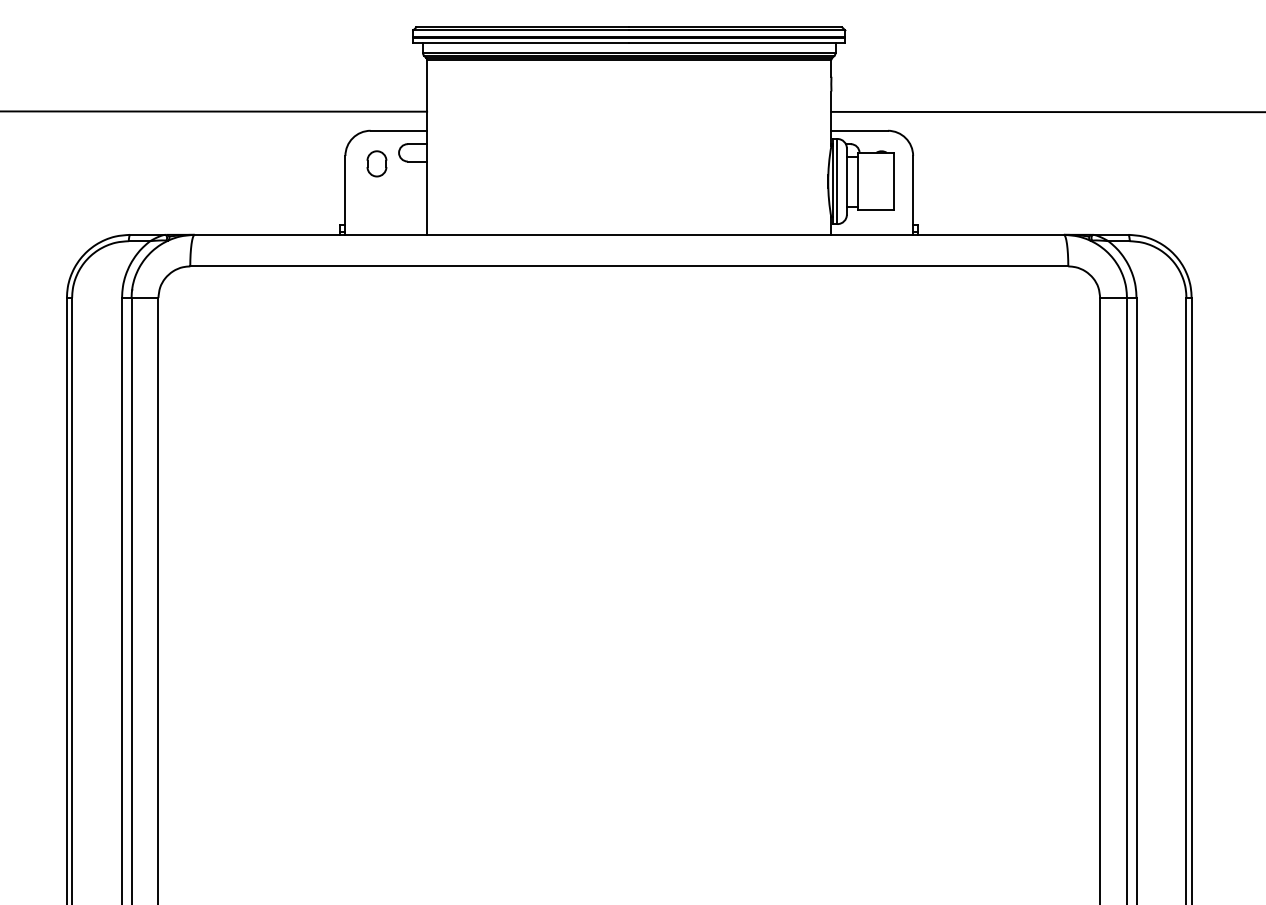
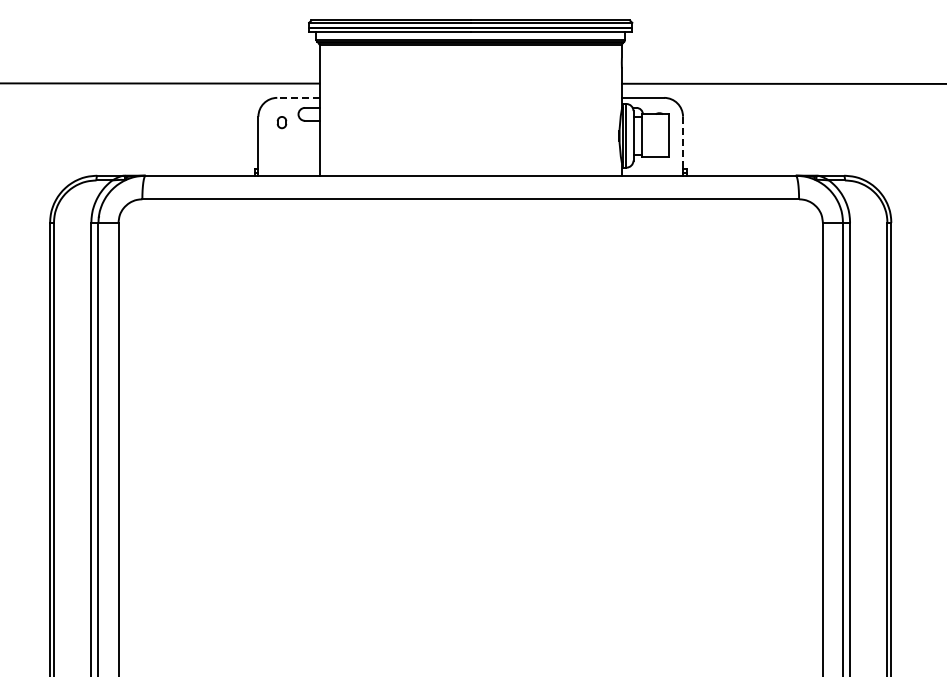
line: (397, 130) -> (297, 97), solid -> dashed
part: (376, 163) -> (281, 122), size x0.6
line: (913, 190) -> (683, 142), solid -> dashed

